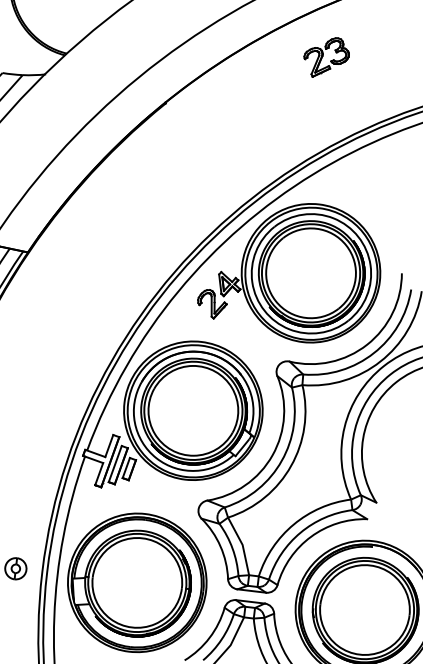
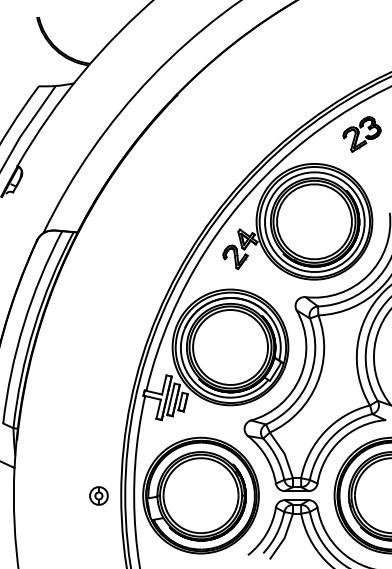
part: (325, 57) -> (361, 134), moved

